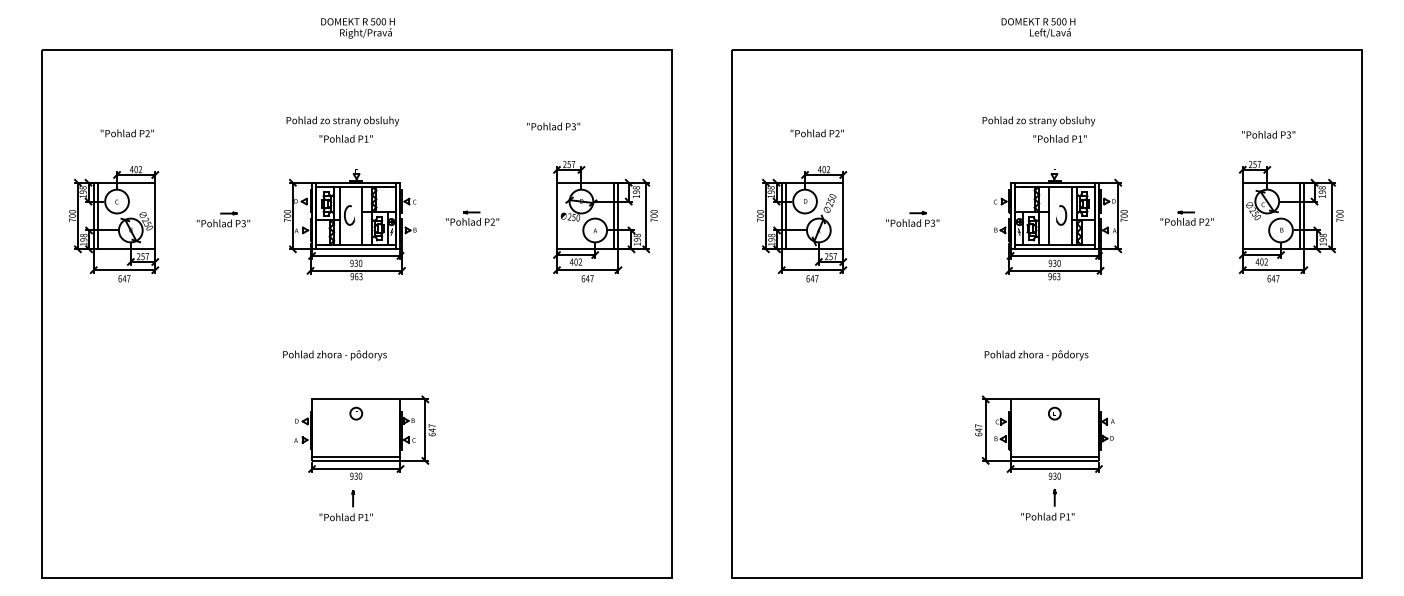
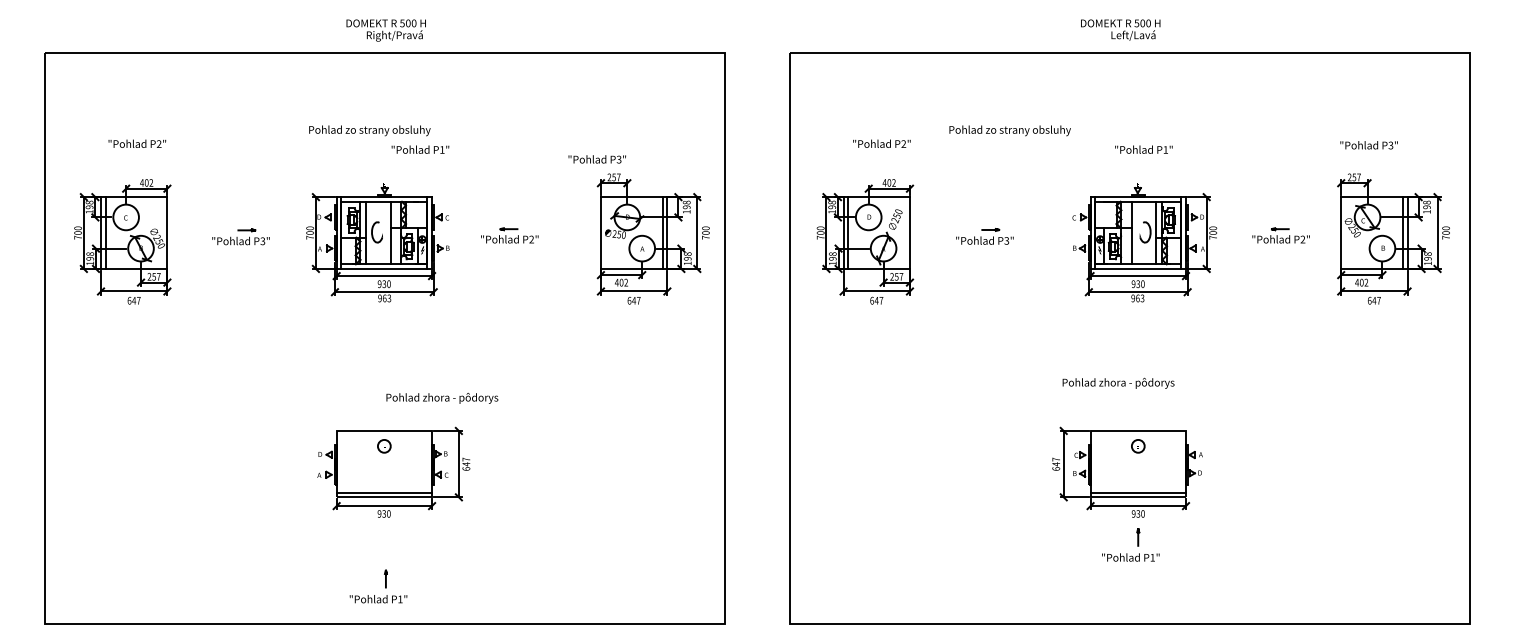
text: (1038, 121) -> (1009, 130), moved
text: (552, 126) -> (596, 159), moved
text: (346, 138) -> (420, 149), moved
text: (335, 355) -> (442, 398), moved
part: (352, 505) -> (385, 586), moved

